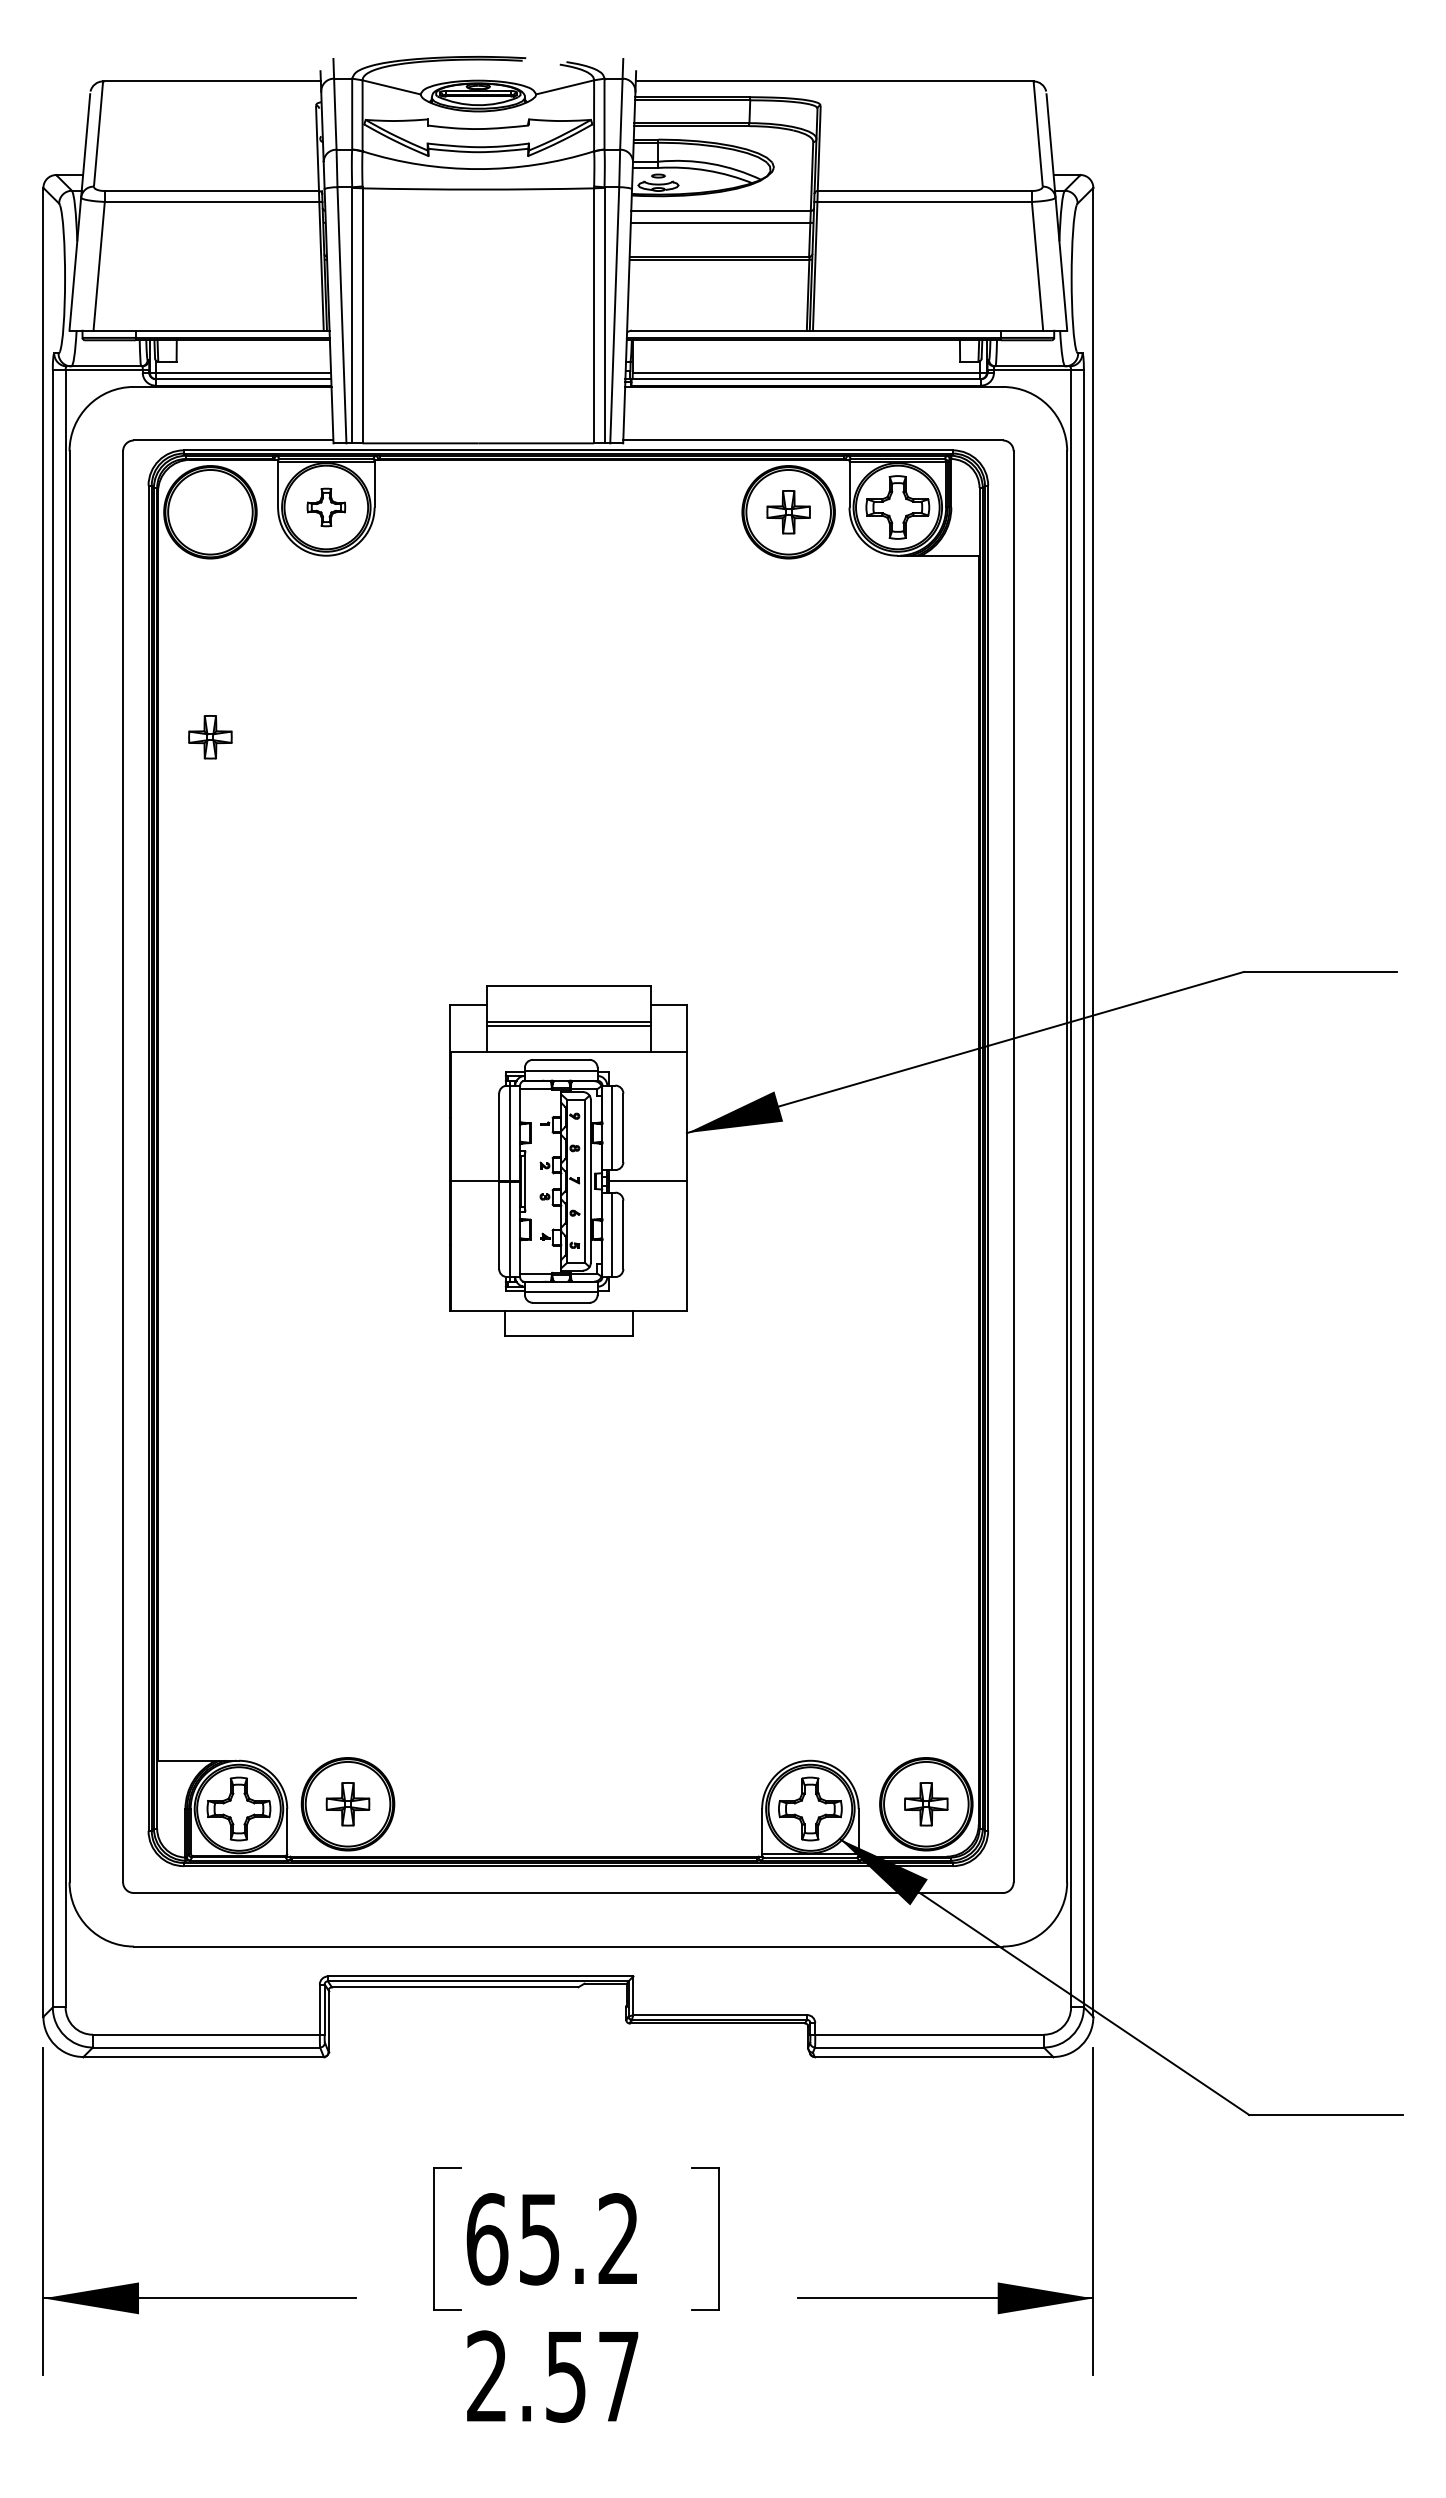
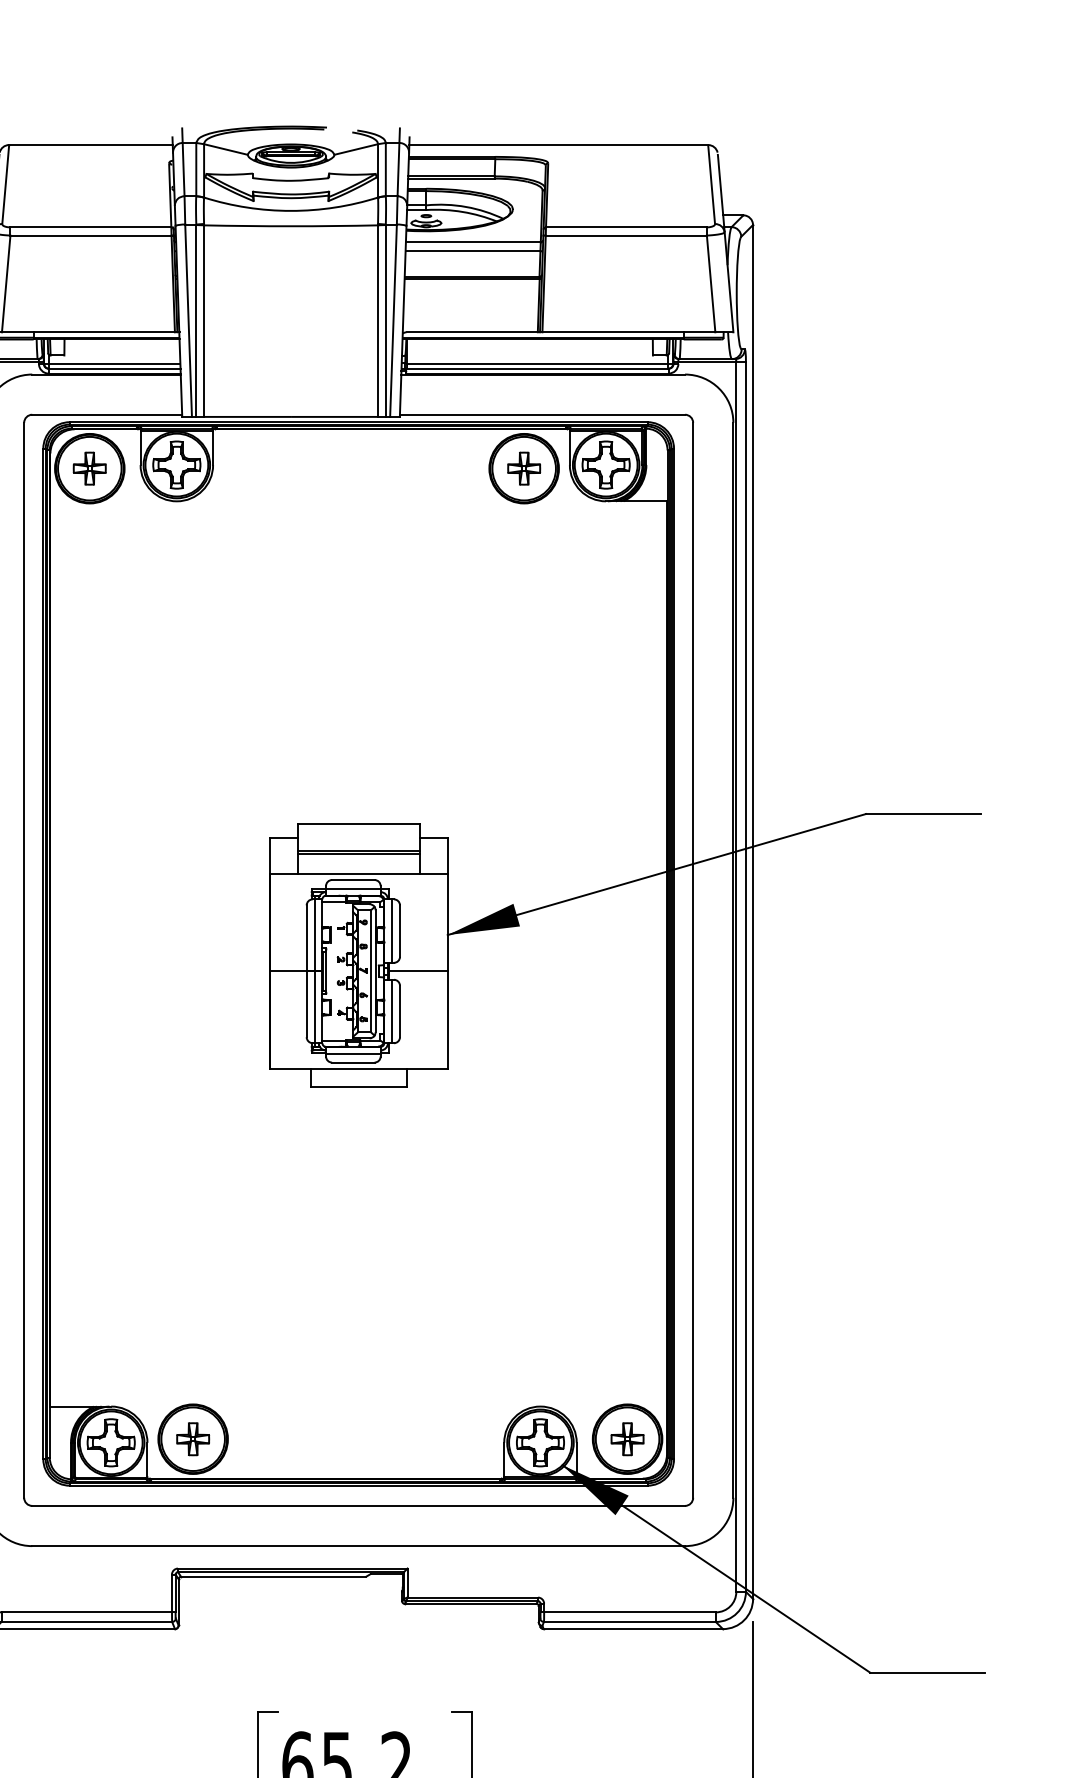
part: (326, 507) -> (176, 465), size x1.67
part: (210, 737) -> (89, 468), moved

